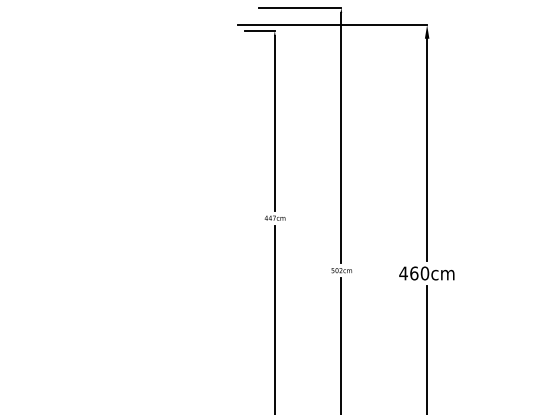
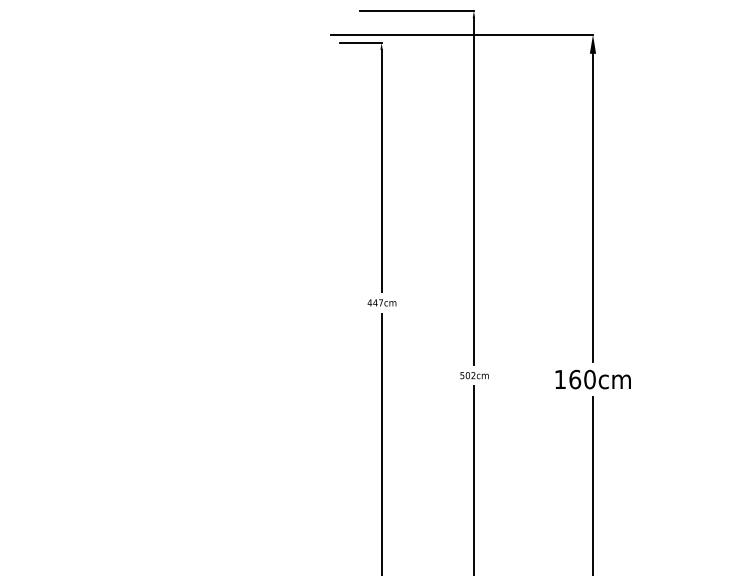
text: (403, 273) -> (560, 379), 460cm -> 160cm

